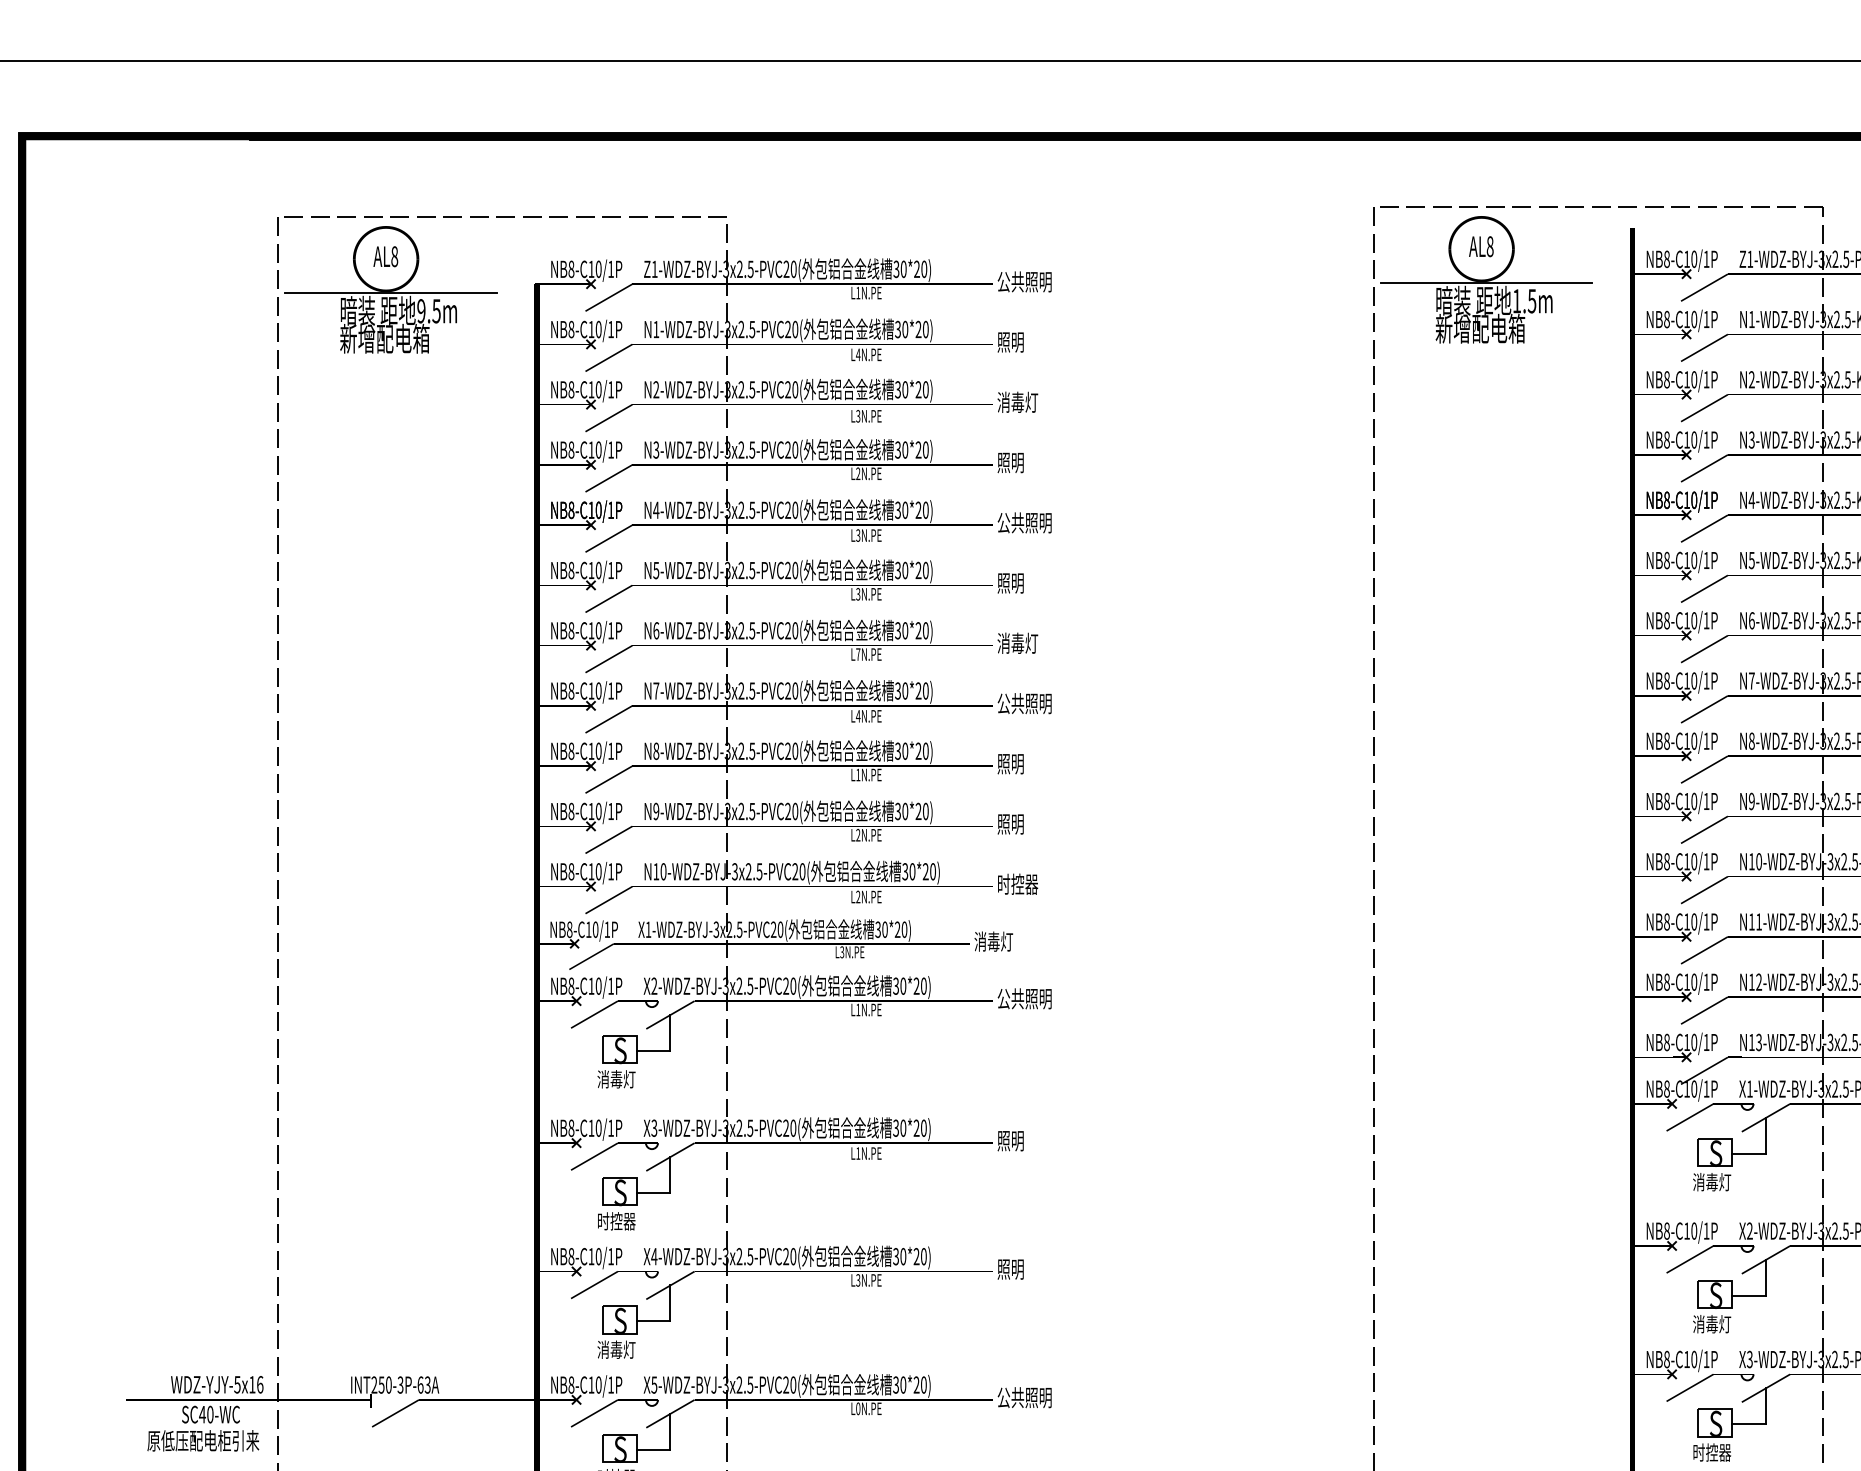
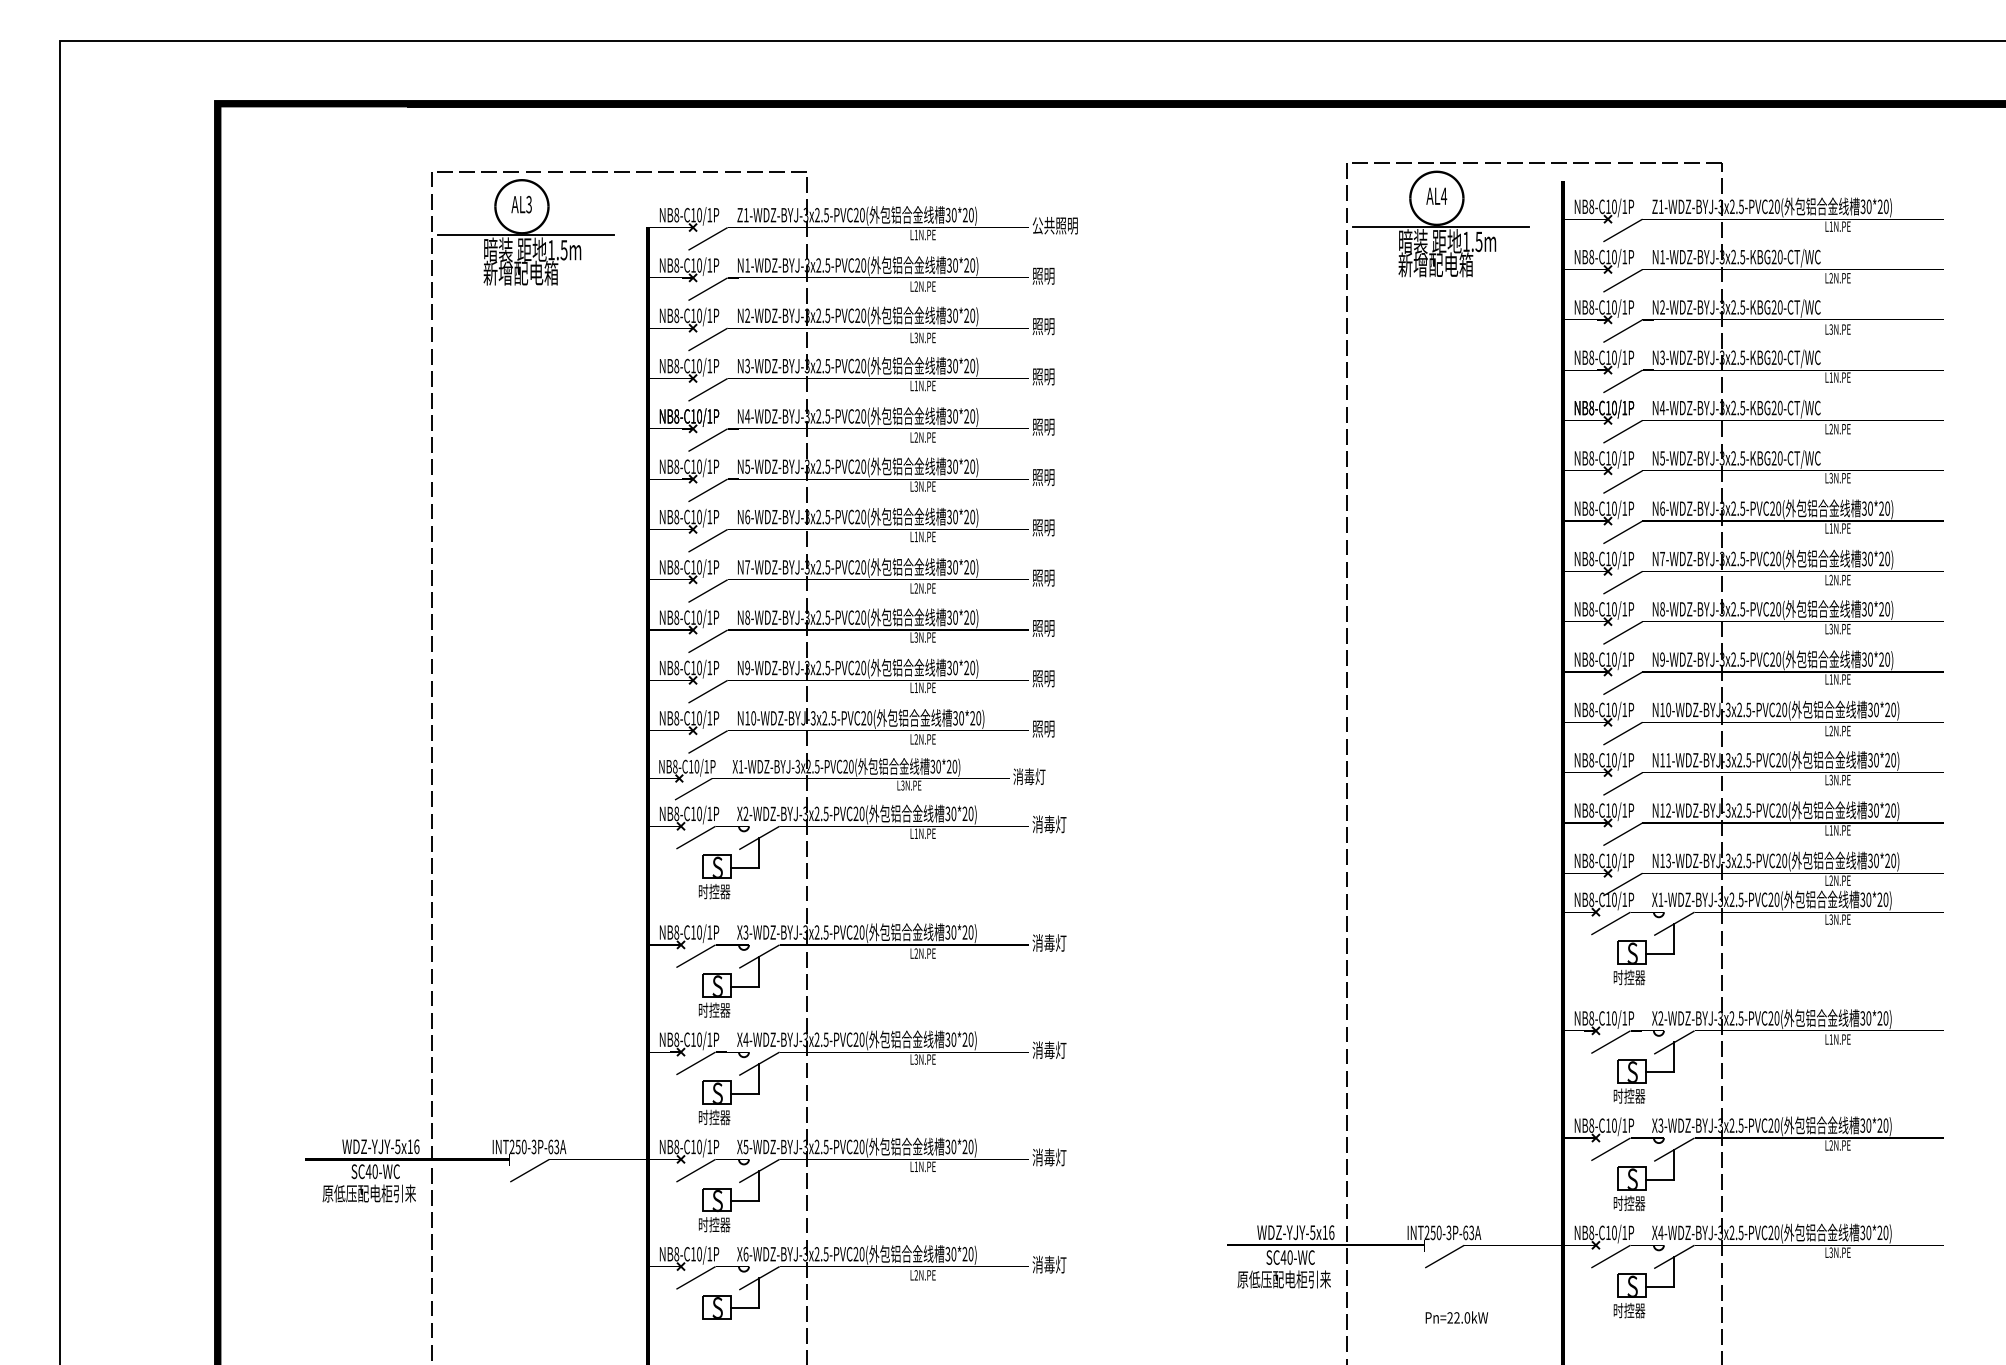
text: (1489, 245) -> (1443, 195), AL8 -> AL4
text: (393, 256) -> (528, 204), AL8 -> AL3
text: (421, 311) -> (551, 250), 9.5m -> 1.5m
text: (858, 354) -> (916, 286), L4N.PE -> L2N.PE
text: (1017, 402) -> (1049, 326), 消毒灯 -> 照明
text: (858, 473) -> (916, 385), L2N.PE -> L1N.PE
text: (1023, 522) -> (1054, 426), 公共照明 -> 照明
text: (858, 535) -> (916, 437), L3N.PE -> L2N.PE
text: (1017, 643) -> (1049, 527), 消毒灯 -> 照明
text: (858, 654) -> (916, 536), L7N.PE -> L1N.PE
text: (1023, 703) -> (1054, 577), 公共照明 -> 照明
text: (858, 716) -> (916, 588), L4N.PE -> L2N.PE
text: (857, 775) -> (915, 637), L1N.PE -> L3N.PE
text: (858, 834) -> (916, 687), L2N.PE -> L1N.PE
text: (1017, 883) -> (1049, 728), 时控器 -> 照明
text: (1023, 998) -> (1054, 824), 公共照明 -> 消毒灯
text: (616, 1079) -> (714, 891), 消毒灯 -> 时控器
text: (1017, 1140) -> (1049, 942), 照明 -> 消毒灯
text: (858, 1153) -> (916, 953), L1N.PE -> L2N.PE
text: (1712, 1182) -> (1629, 977), 消毒灯 -> 时控器
text: (1017, 1269) -> (1049, 1050), 照明 -> 消毒灯
text: (1712, 1323) -> (1629, 1095), 消毒灯 -> 时控器
text: (616, 1349) -> (714, 1117), 消毒灯 -> 时控器
text: (1023, 1397) -> (1054, 1157), 公共照明 -> 消毒灯
text: (858, 1408) -> (916, 1166), L0N.PE -> L1N.PE

